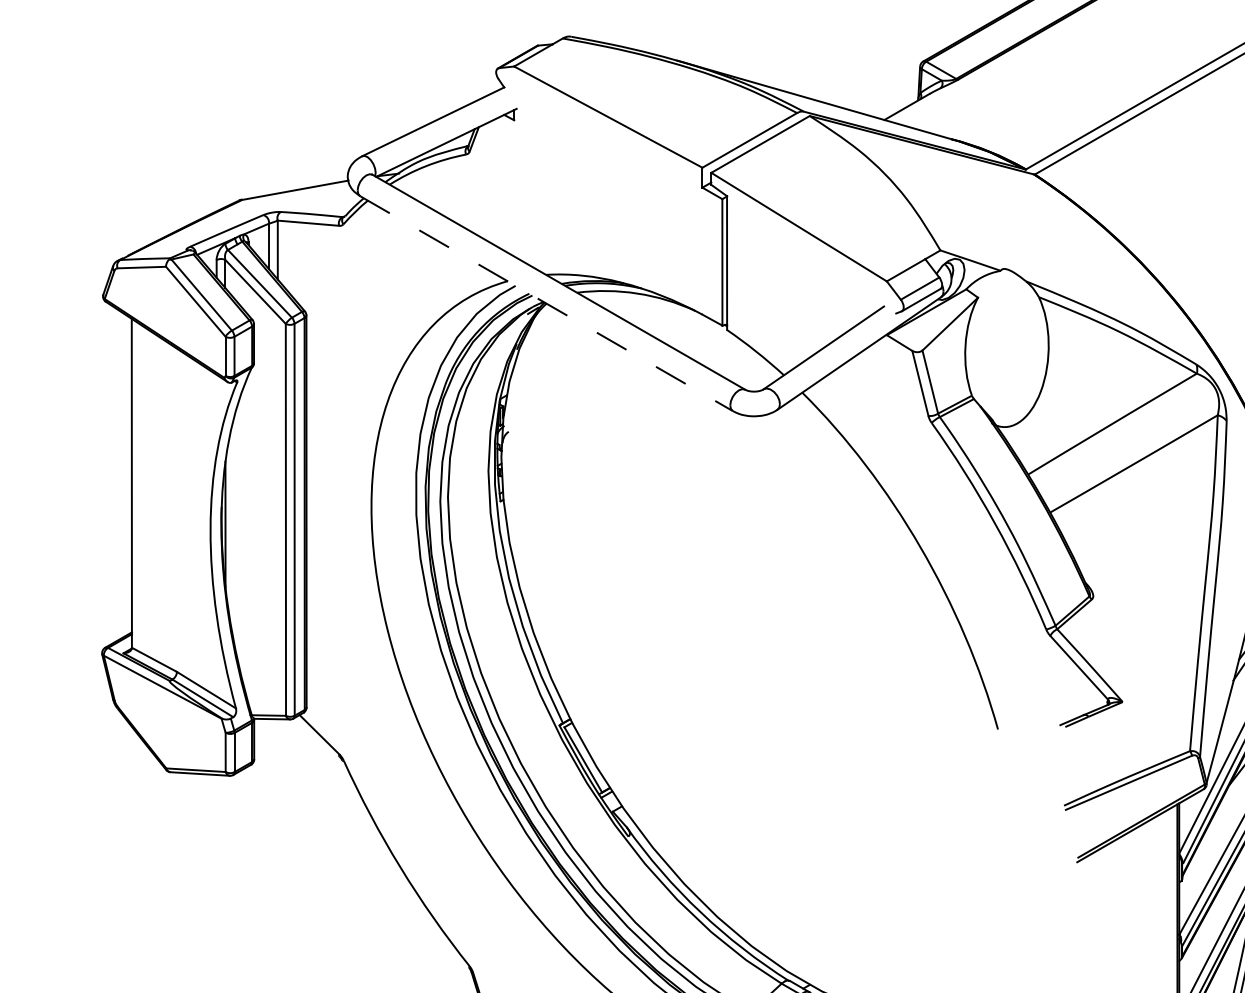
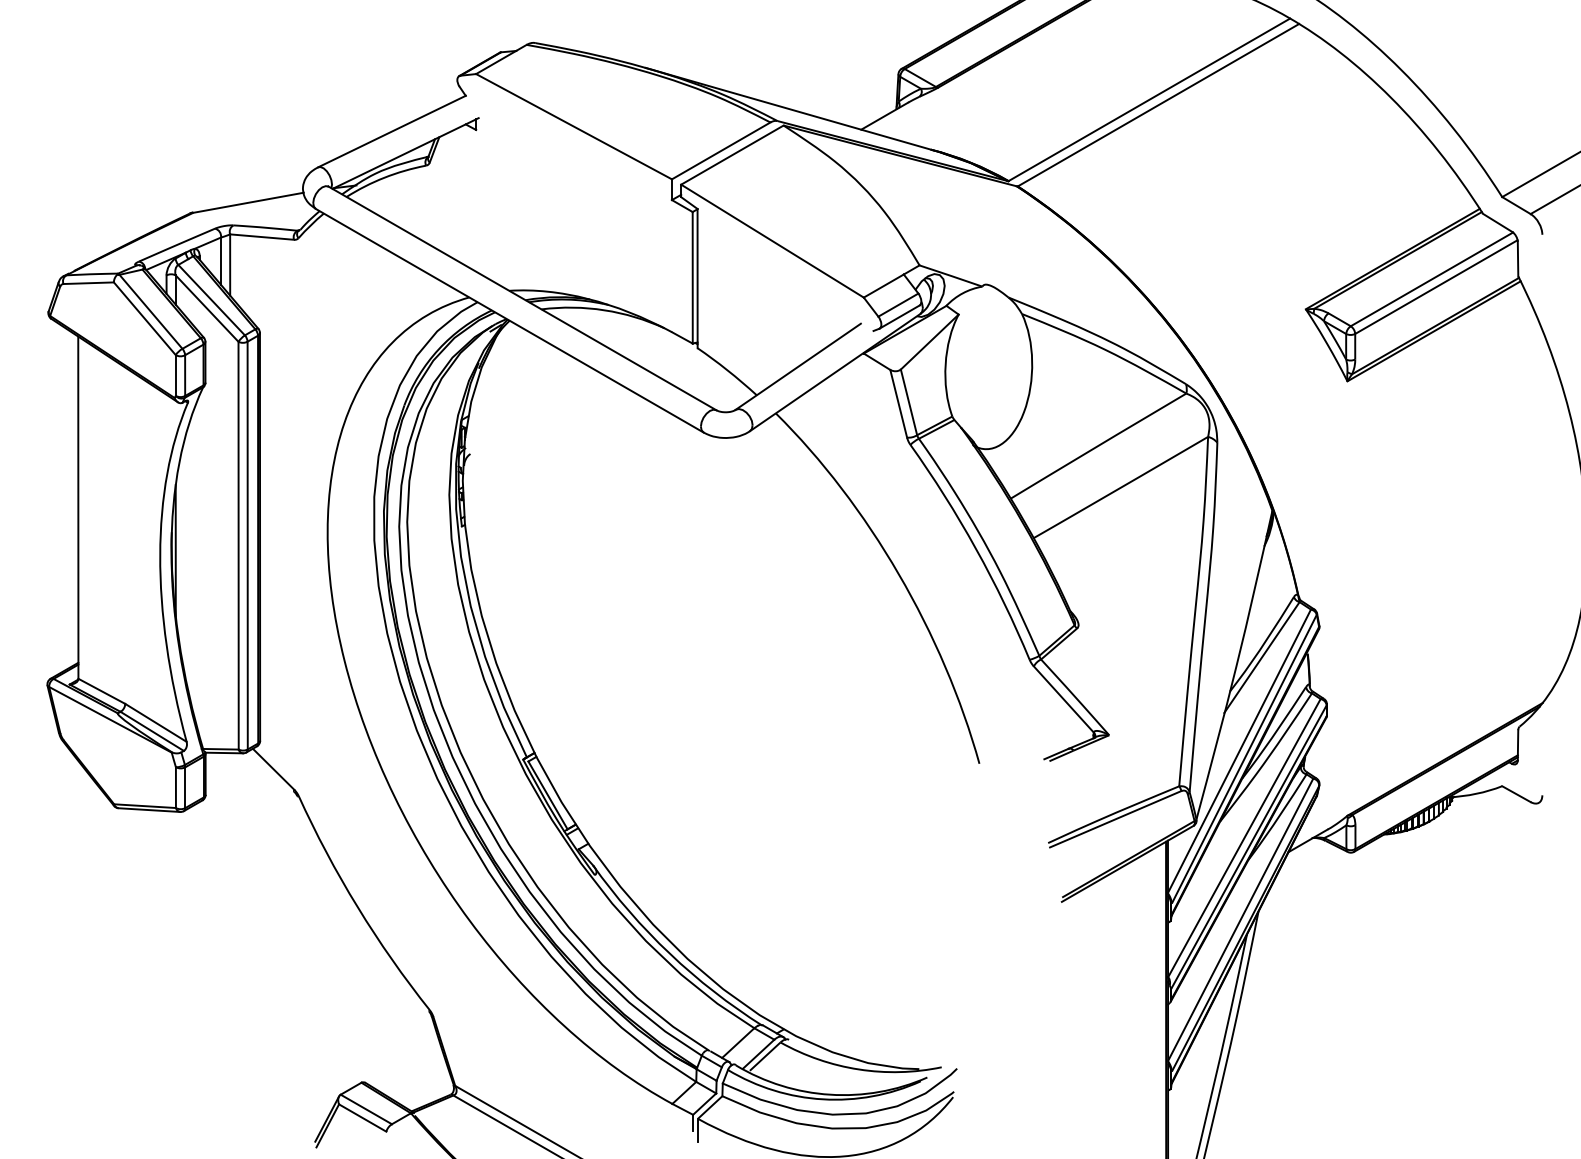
line: (546, 303) -> (509, 320), dashed -> solid

